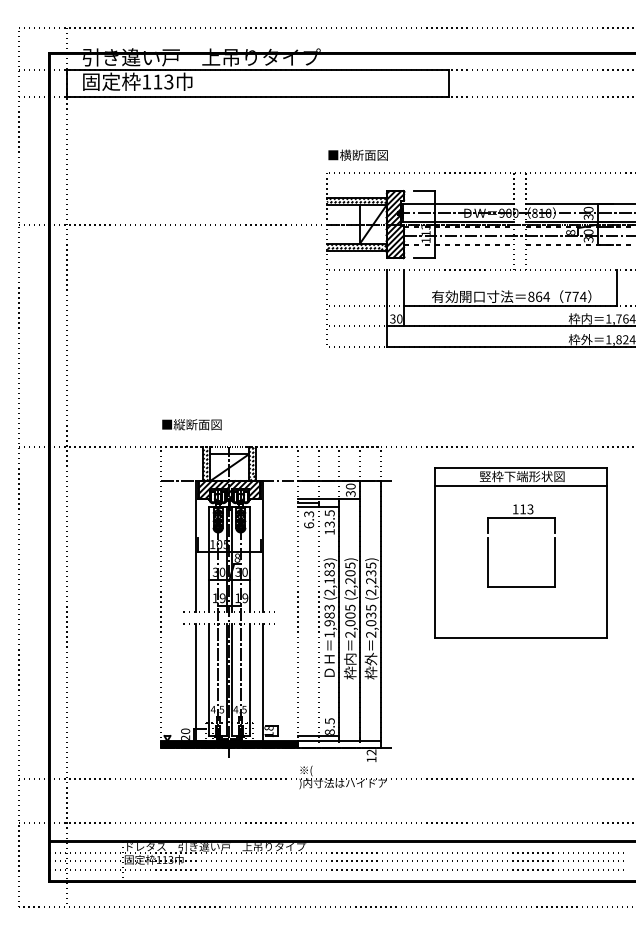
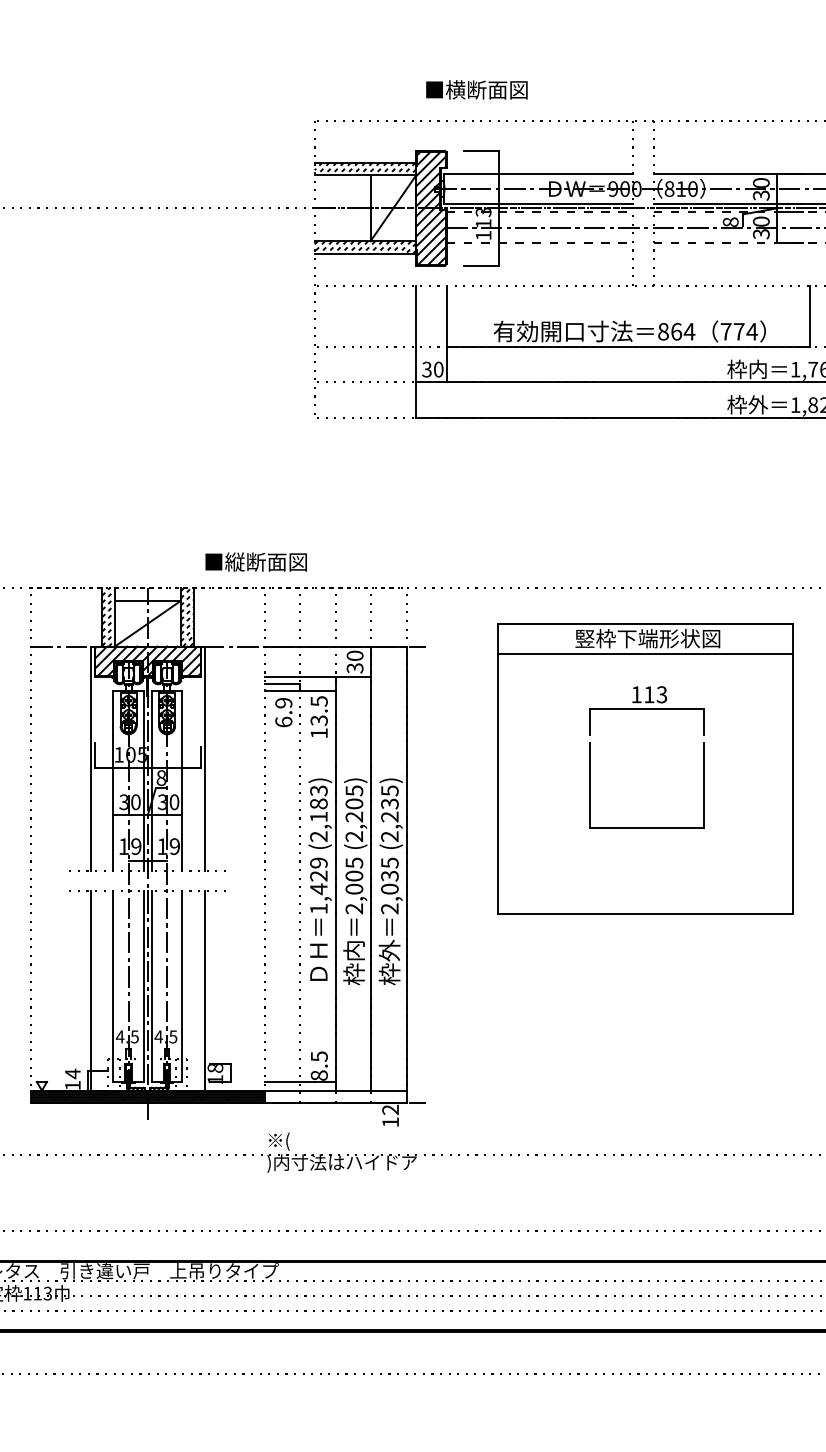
text: (357, 154) -> (475, 88), moved
text: (191, 424) -> (255, 561), moved
text: (308, 514) -> (282, 703), 6.3 -> 6.9
text: (329, 615) -> (318, 876), 1,983 -> 1,429
text: (185, 733) -> (72, 1077), 20 -> 14

